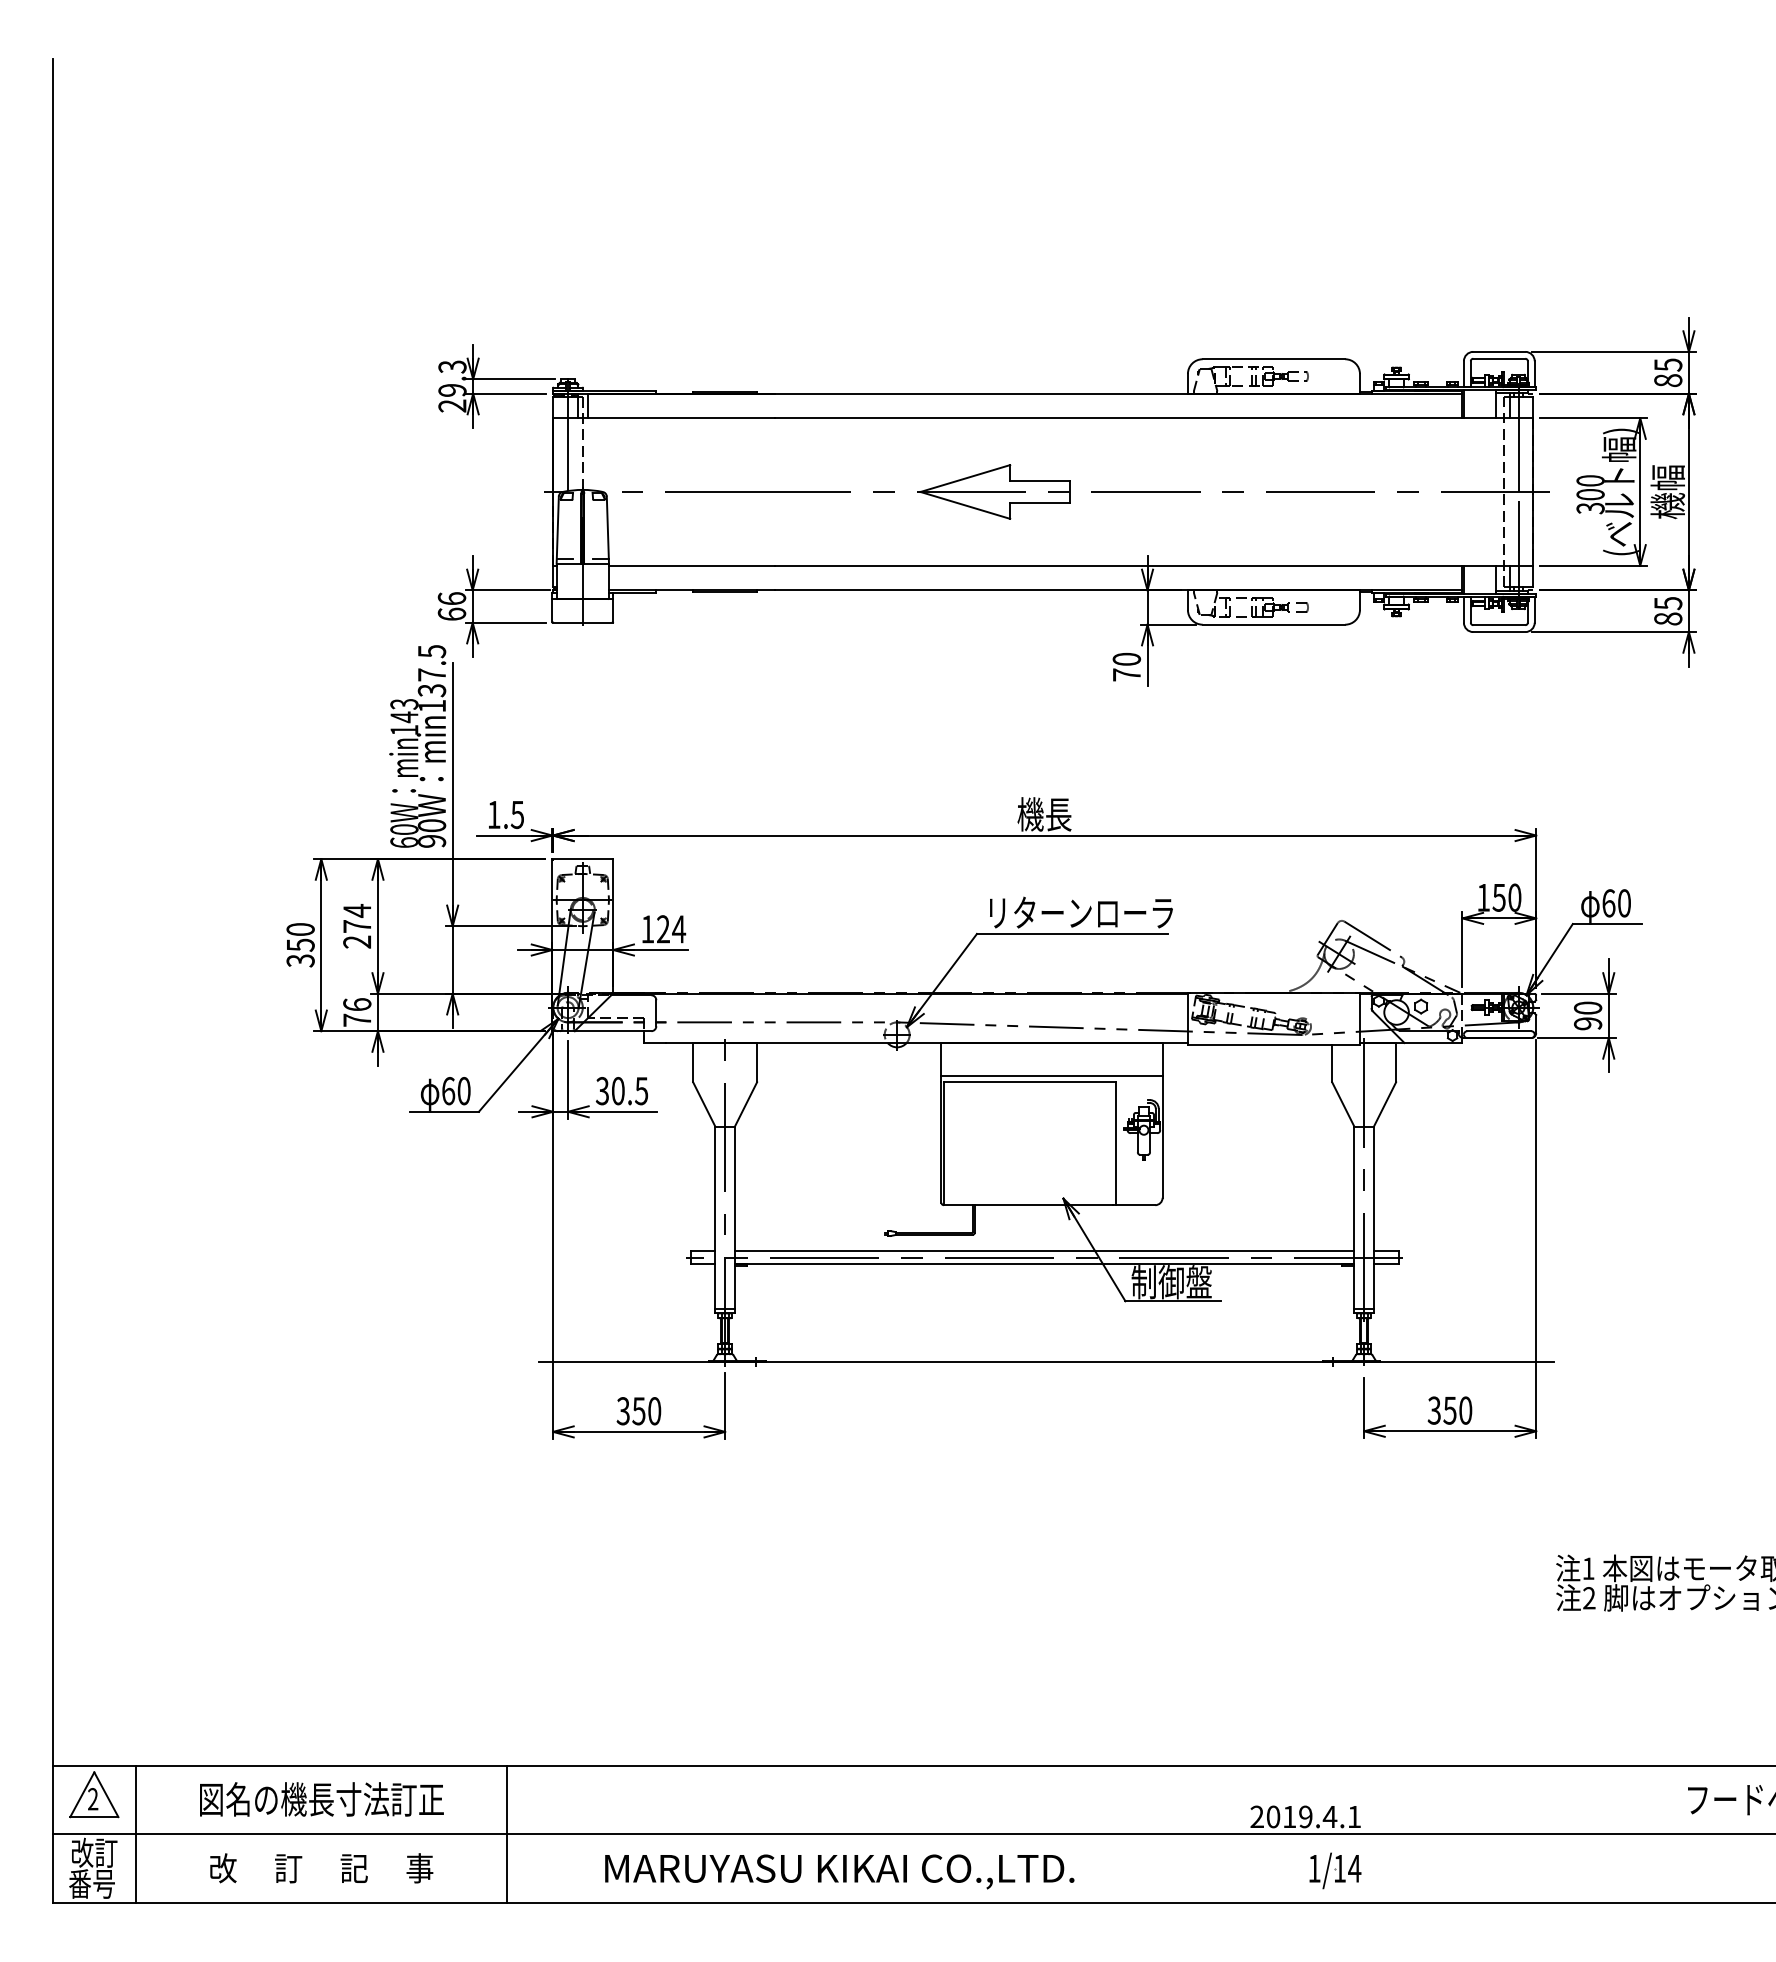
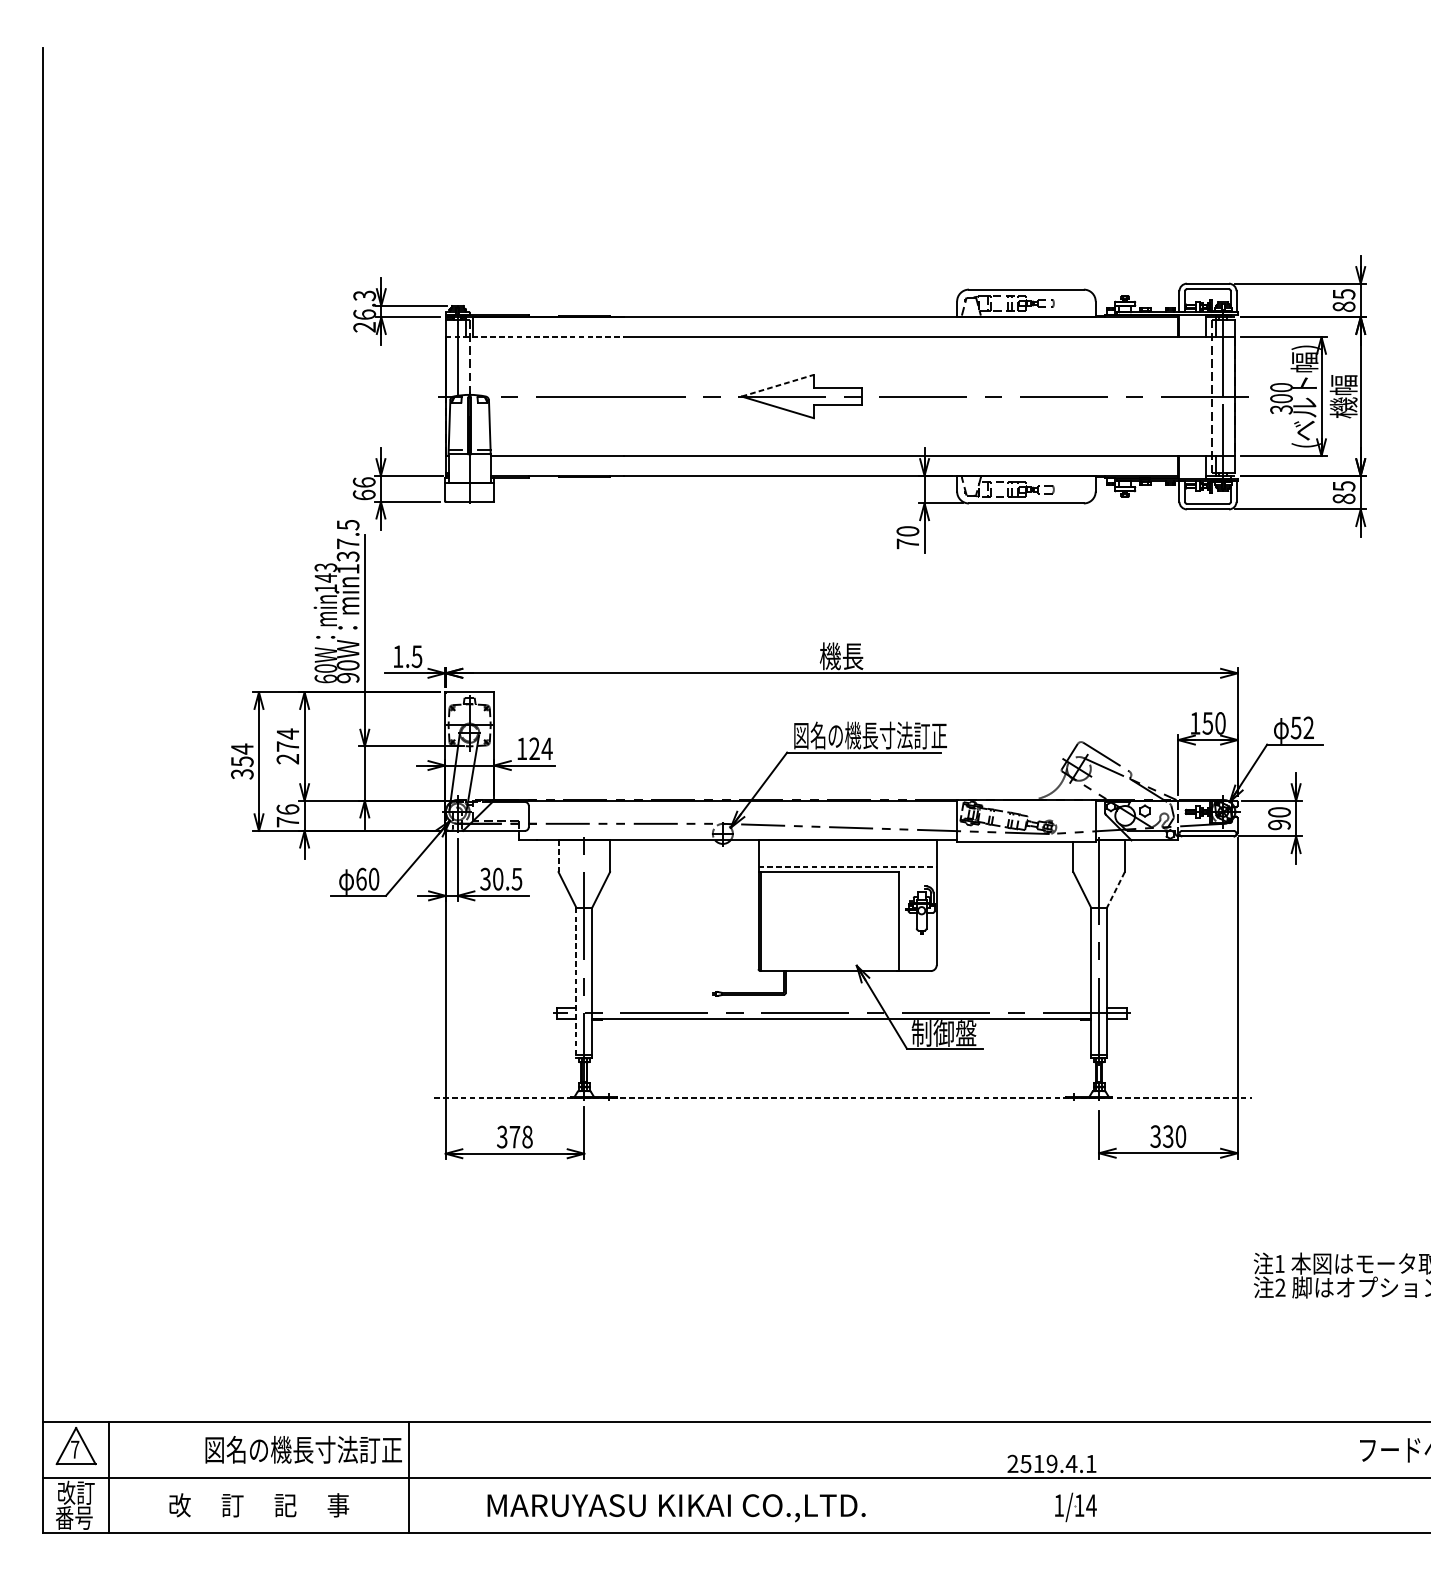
text: (452, 389) -> (364, 313), 29.3 -> 26.3
line: (663, 418) -> (534, 337), solid -> dashed
line: (965, 478) -> (777, 385), solid -> dashed
text: (1616, 903) -> (1302, 728), 60 -> 52
text: (1080, 912) -> (870, 735), リターンローラ -> 図名の機長寸法訂正
text: (300, 929) -> (242, 749), 350 -> 354
line: (693, 1062) -> (558, 856), solid -> dashed
line: (1052, 1076) -> (848, 867), solid -> dashed
line: (1385, 1104) -> (1116, 889), solid -> dashed
line: (715, 1220) -> (576, 983), solid -> dashed
line: (1044, 1250) -> (841, 1007), removed
line: (1046, 1362) -> (843, 1097), solid -> dashed
text: (1449, 1410) -> (1167, 1136), 350 -> 330
text: (646, 1411) -> (520, 1137), 350 -> 378
text: (93, 1799) -> (75, 1449), 2 -> 7
text: (321, 1799) -> (303, 1449), moved
text: (1273, 1816) -> (1026, 1463), 2019.4.1 -> 2519.4.1

